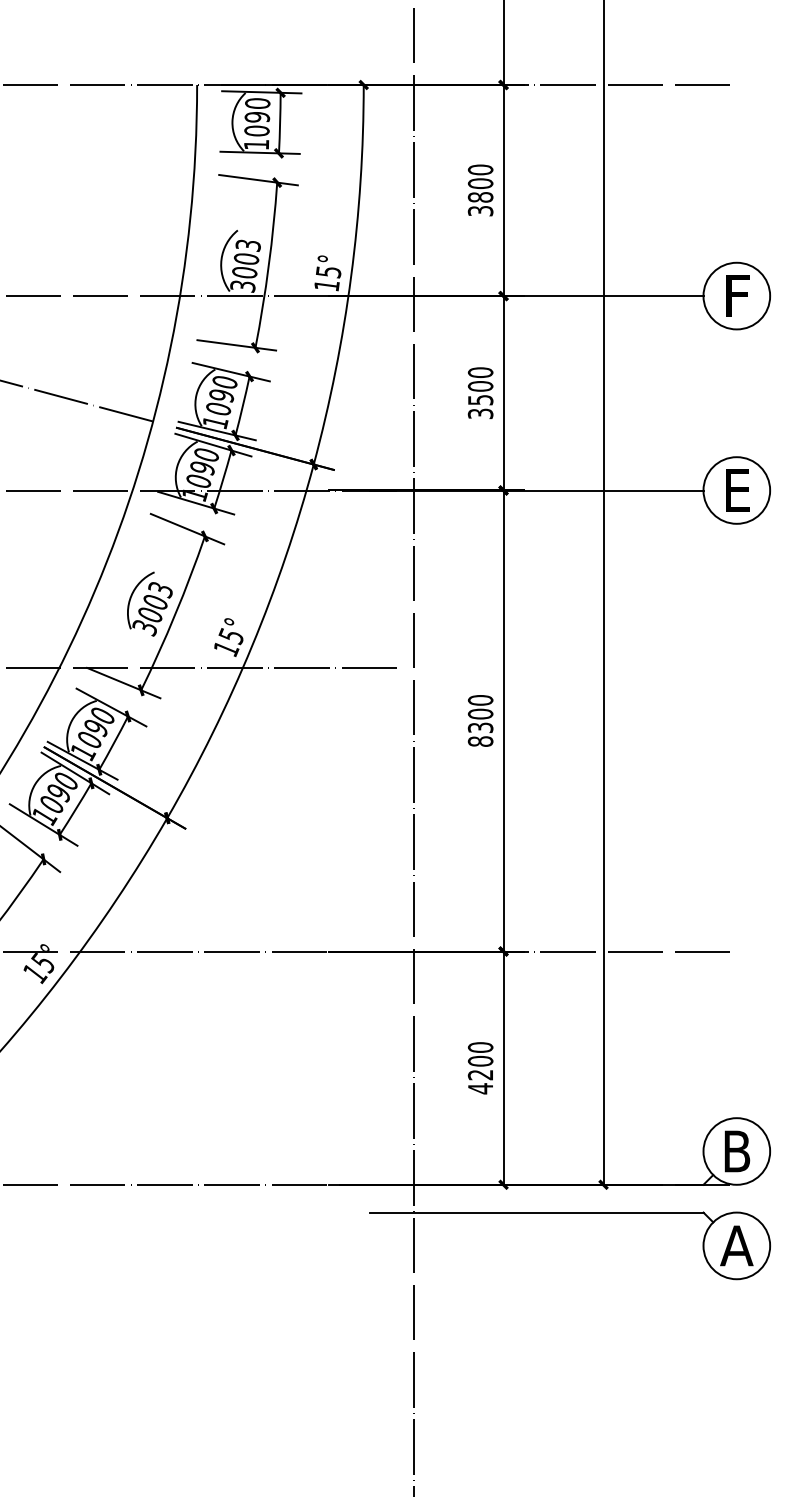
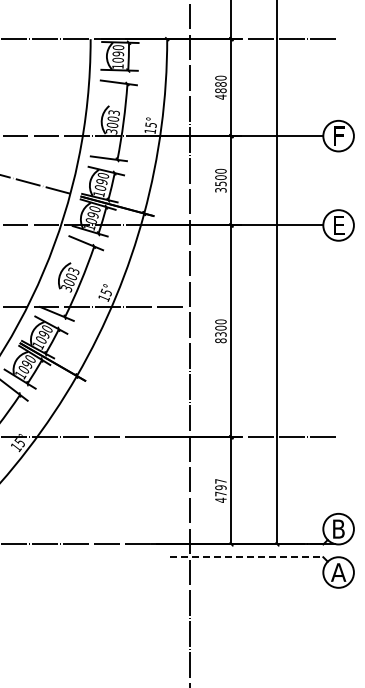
text: (479, 196) -> (220, 90), 3800 -> 4880
text: (479, 1060) -> (220, 487), 4200 -> 4797
line: (536, 1213) -> (246, 557), solid -> dashed

